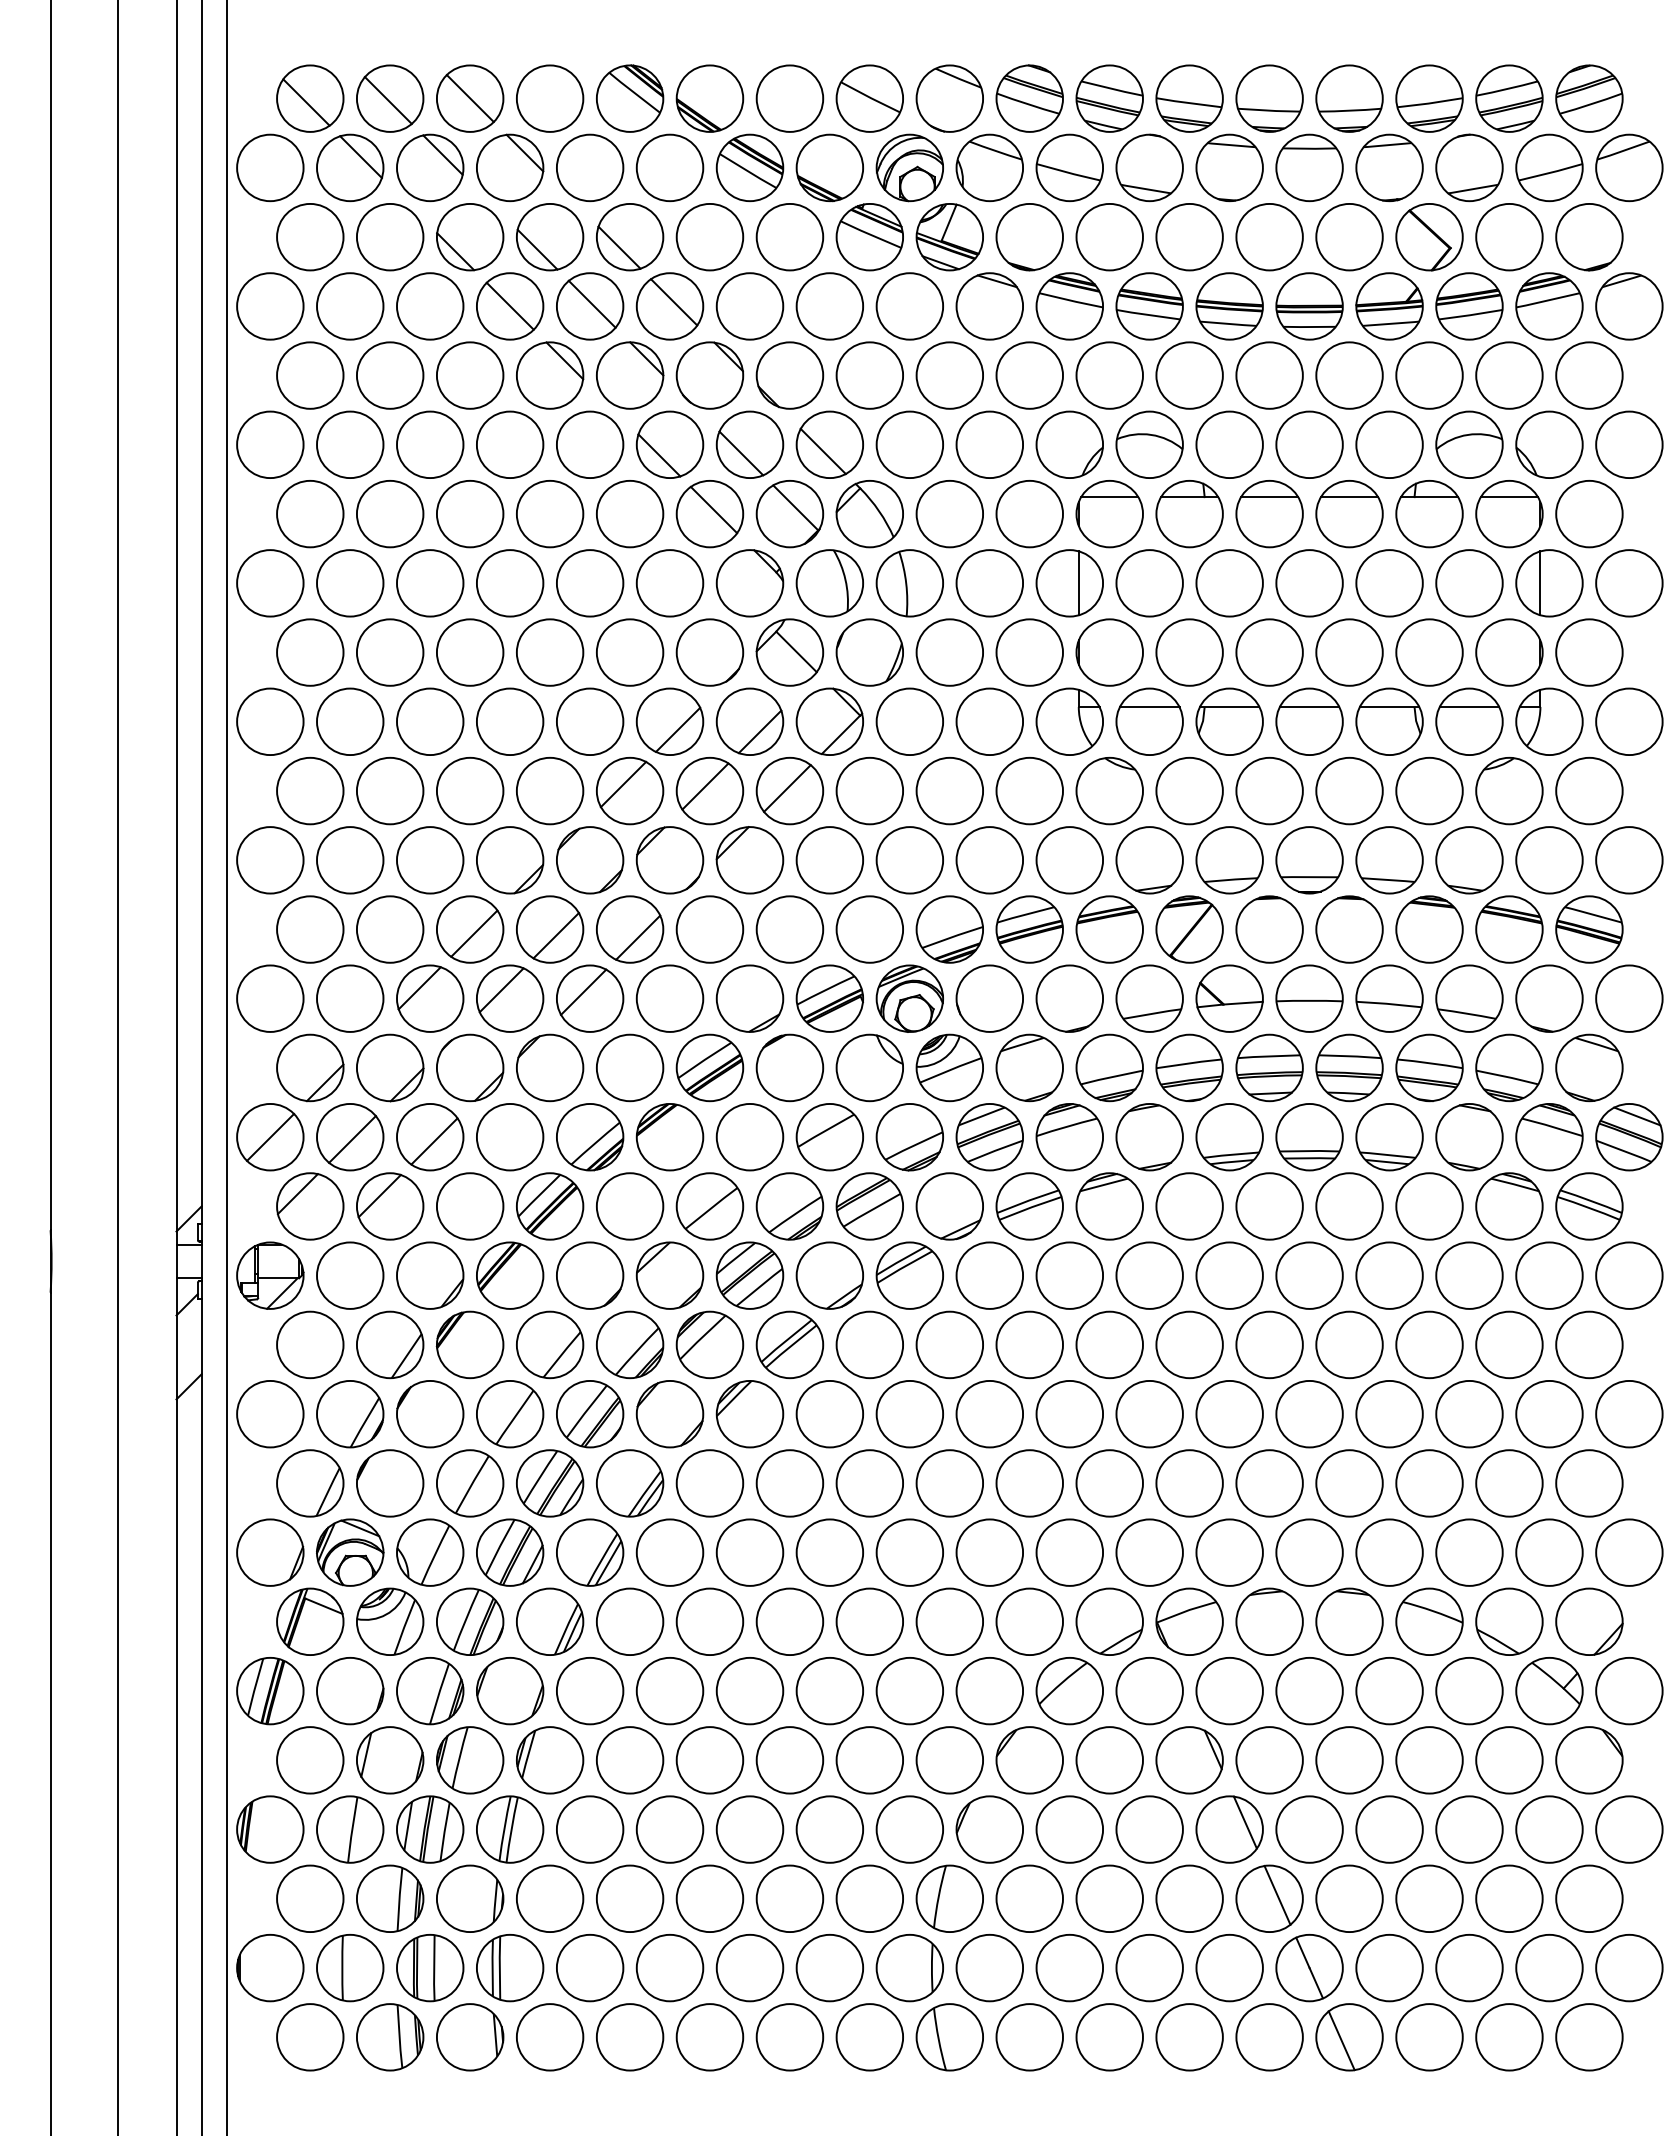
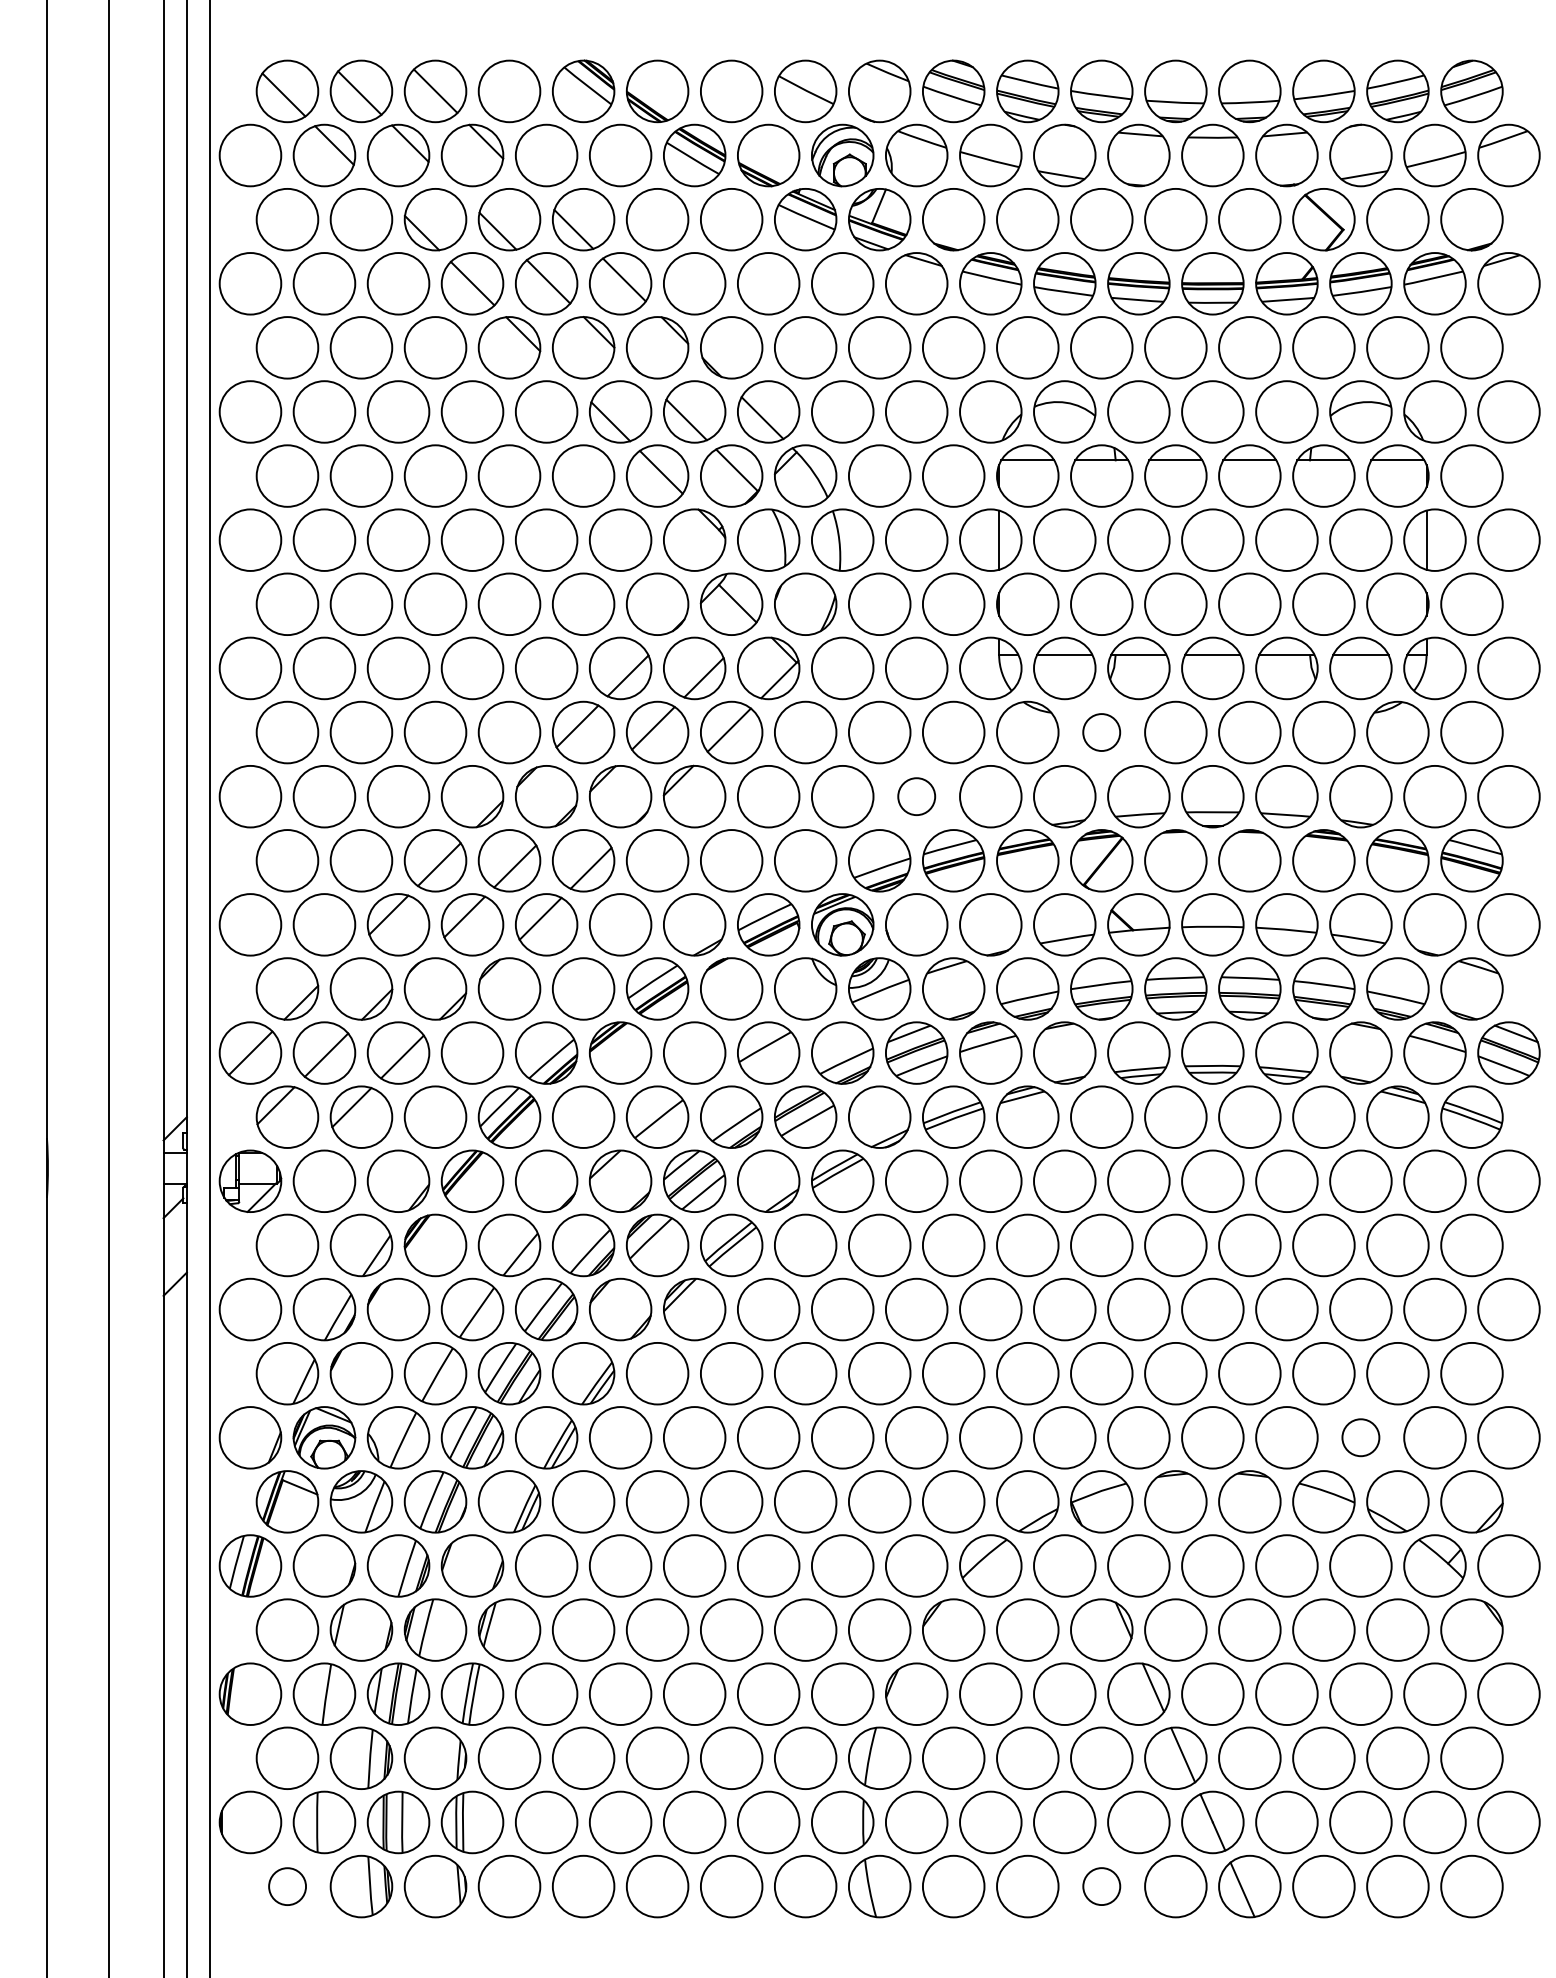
circle: (1189, 790) -> (1101, 732), size x0.6
circle: (989, 860) -> (916, 796), size x0.6
circle: (1469, 1552) -> (1360, 1437), size x0.6
circle: (310, 2037) -> (287, 1886), size x0.6
circle: (1189, 2037) -> (1101, 1886), size x0.6

